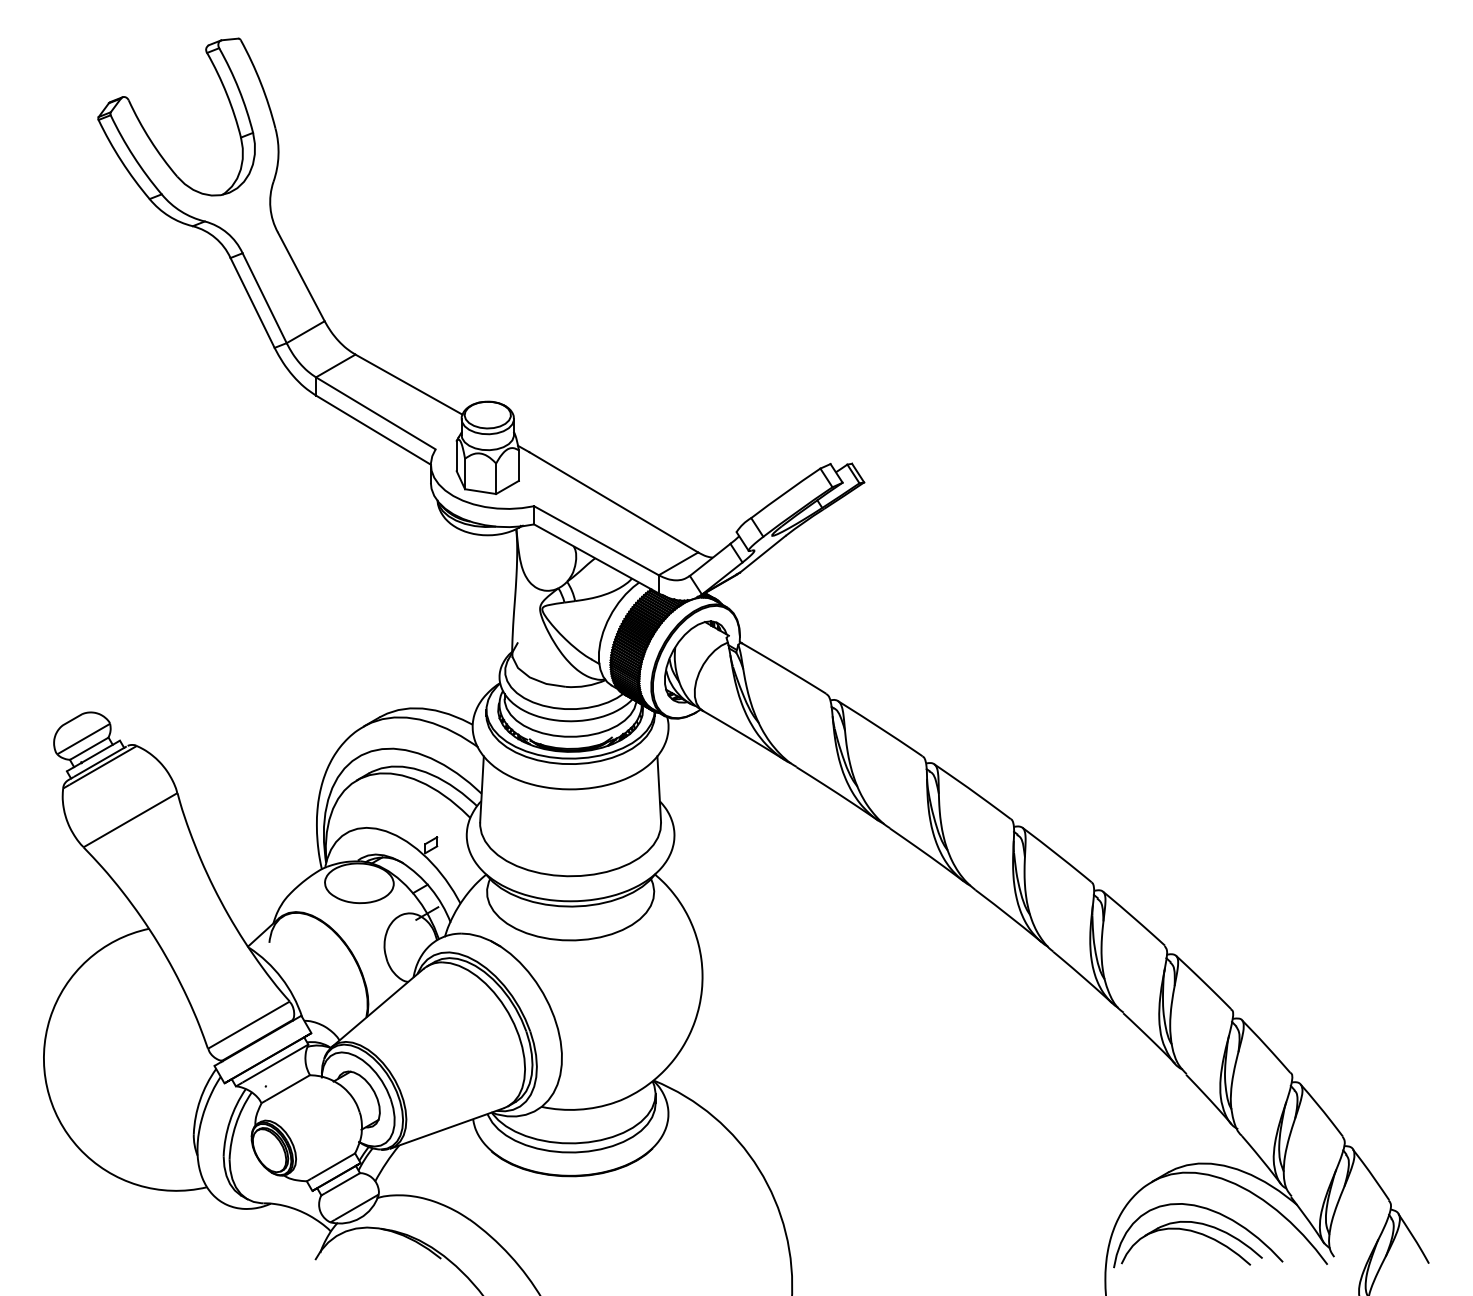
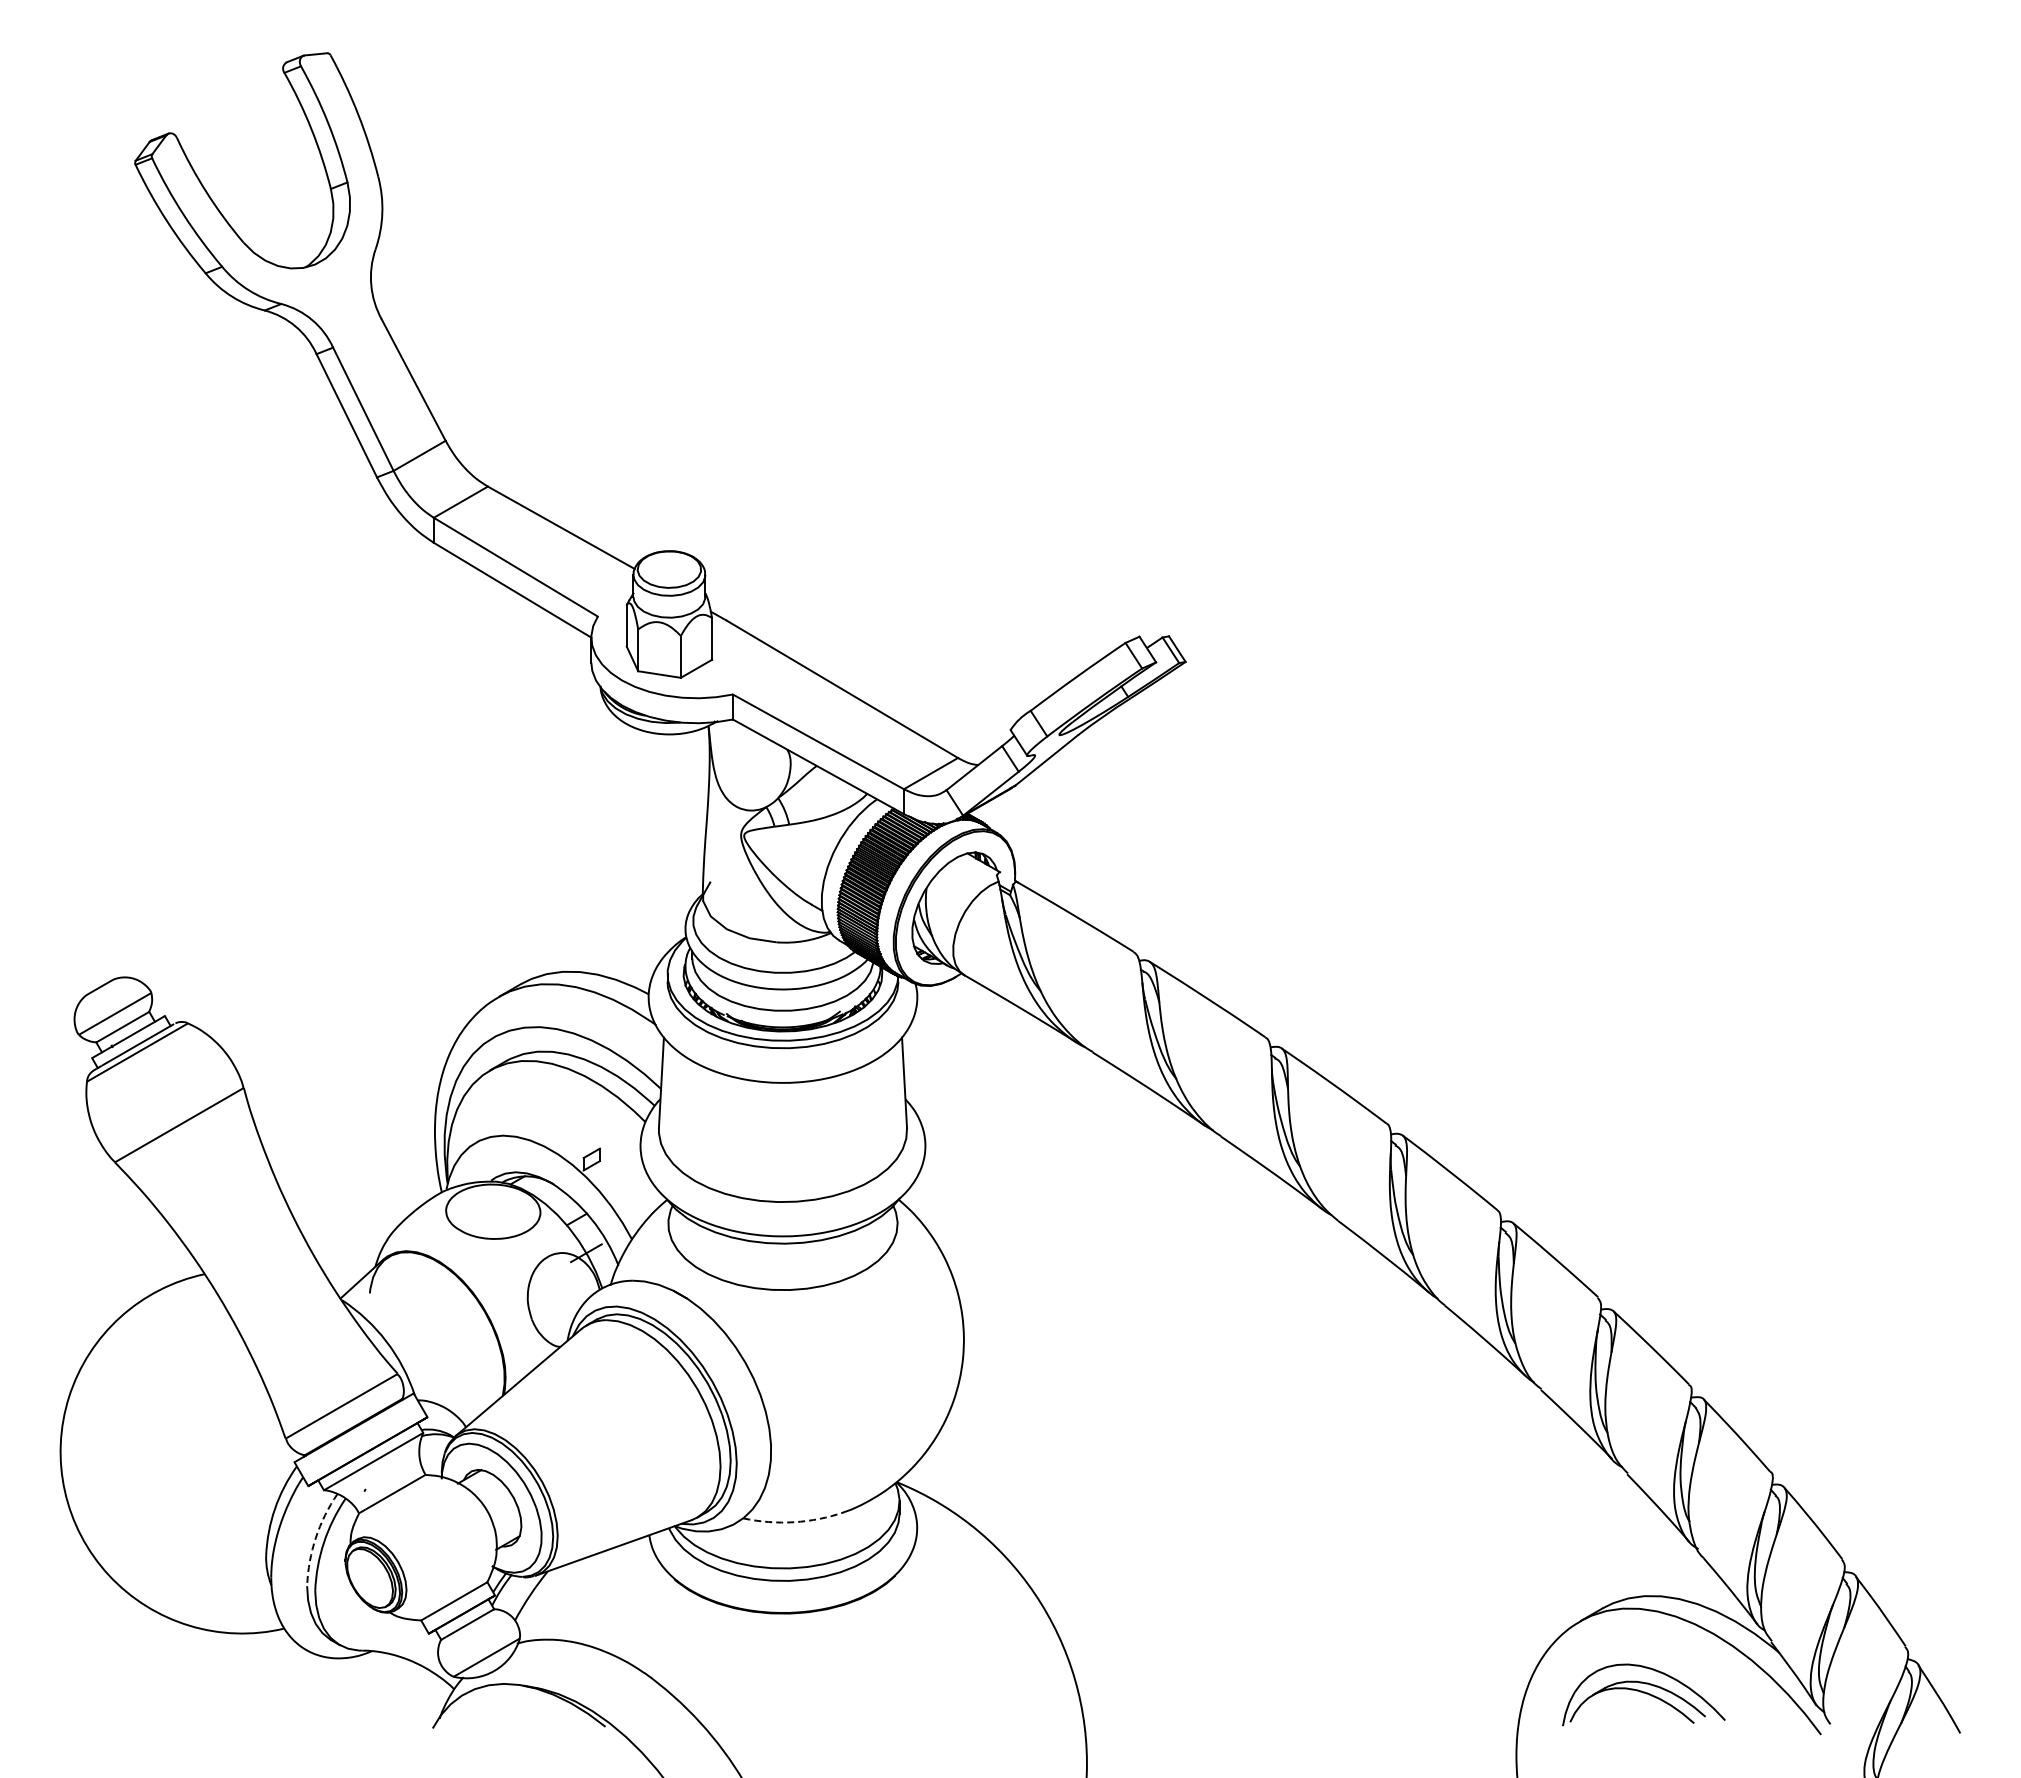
arc: (579, 1109) -> (794, 1522), solid -> dashed
arc: (229, 1120) -> (315, 1537), solid -> dashed
part: (1198, 1235) -> (1643, 1694), size x0.7

